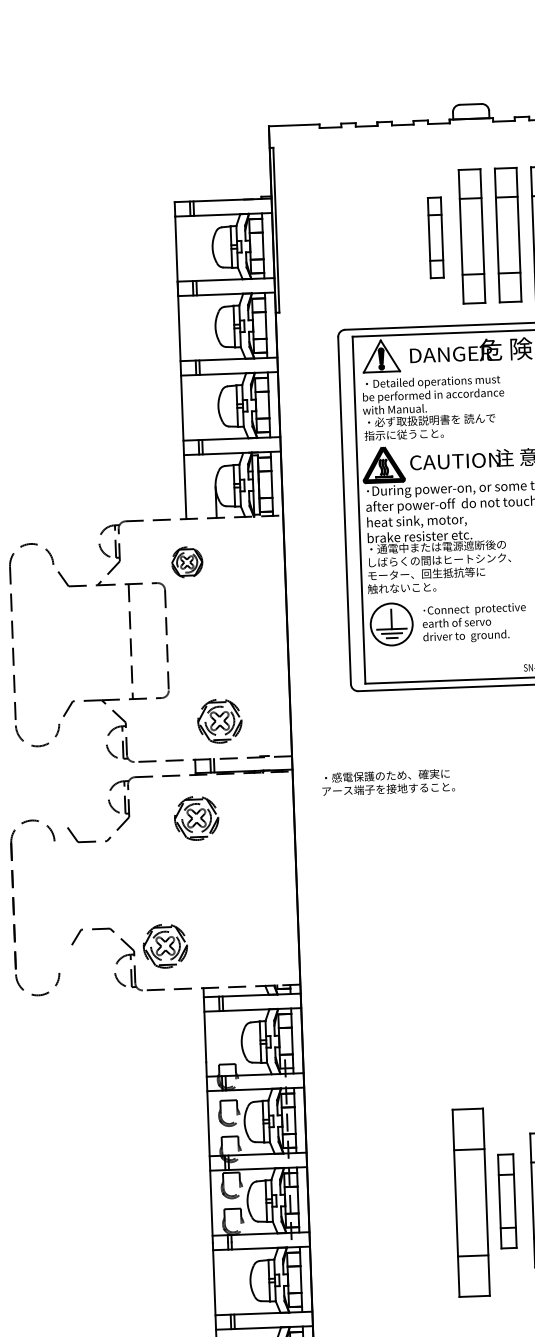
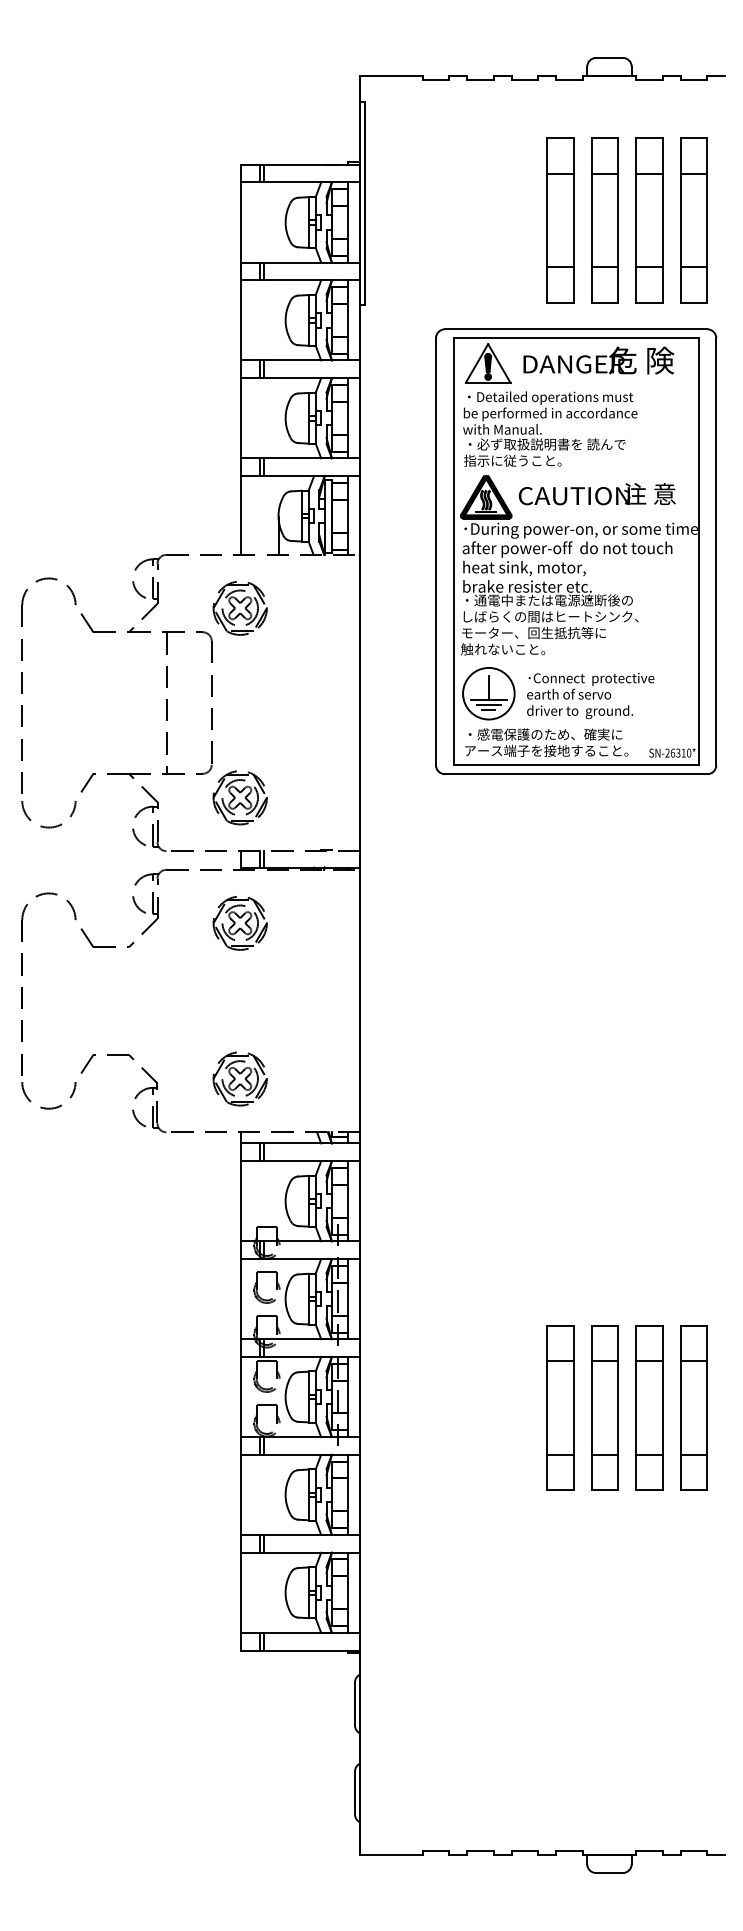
part: (435, 237) -> (560, 220), size x1.67
part: (186, 562) -> (239, 608), size x1.43
part: (219, 720) -> (239, 797), moved
text: (388, 782) -> (546, 742), moved
part: (13, 908) -> (22, 1000), moved
part: (164, 945) -> (239, 1078), moved
part: (506, 1200) -> (604, 1407), size x1.43
part: (471, 1202) -> (560, 1407), size x0.71

